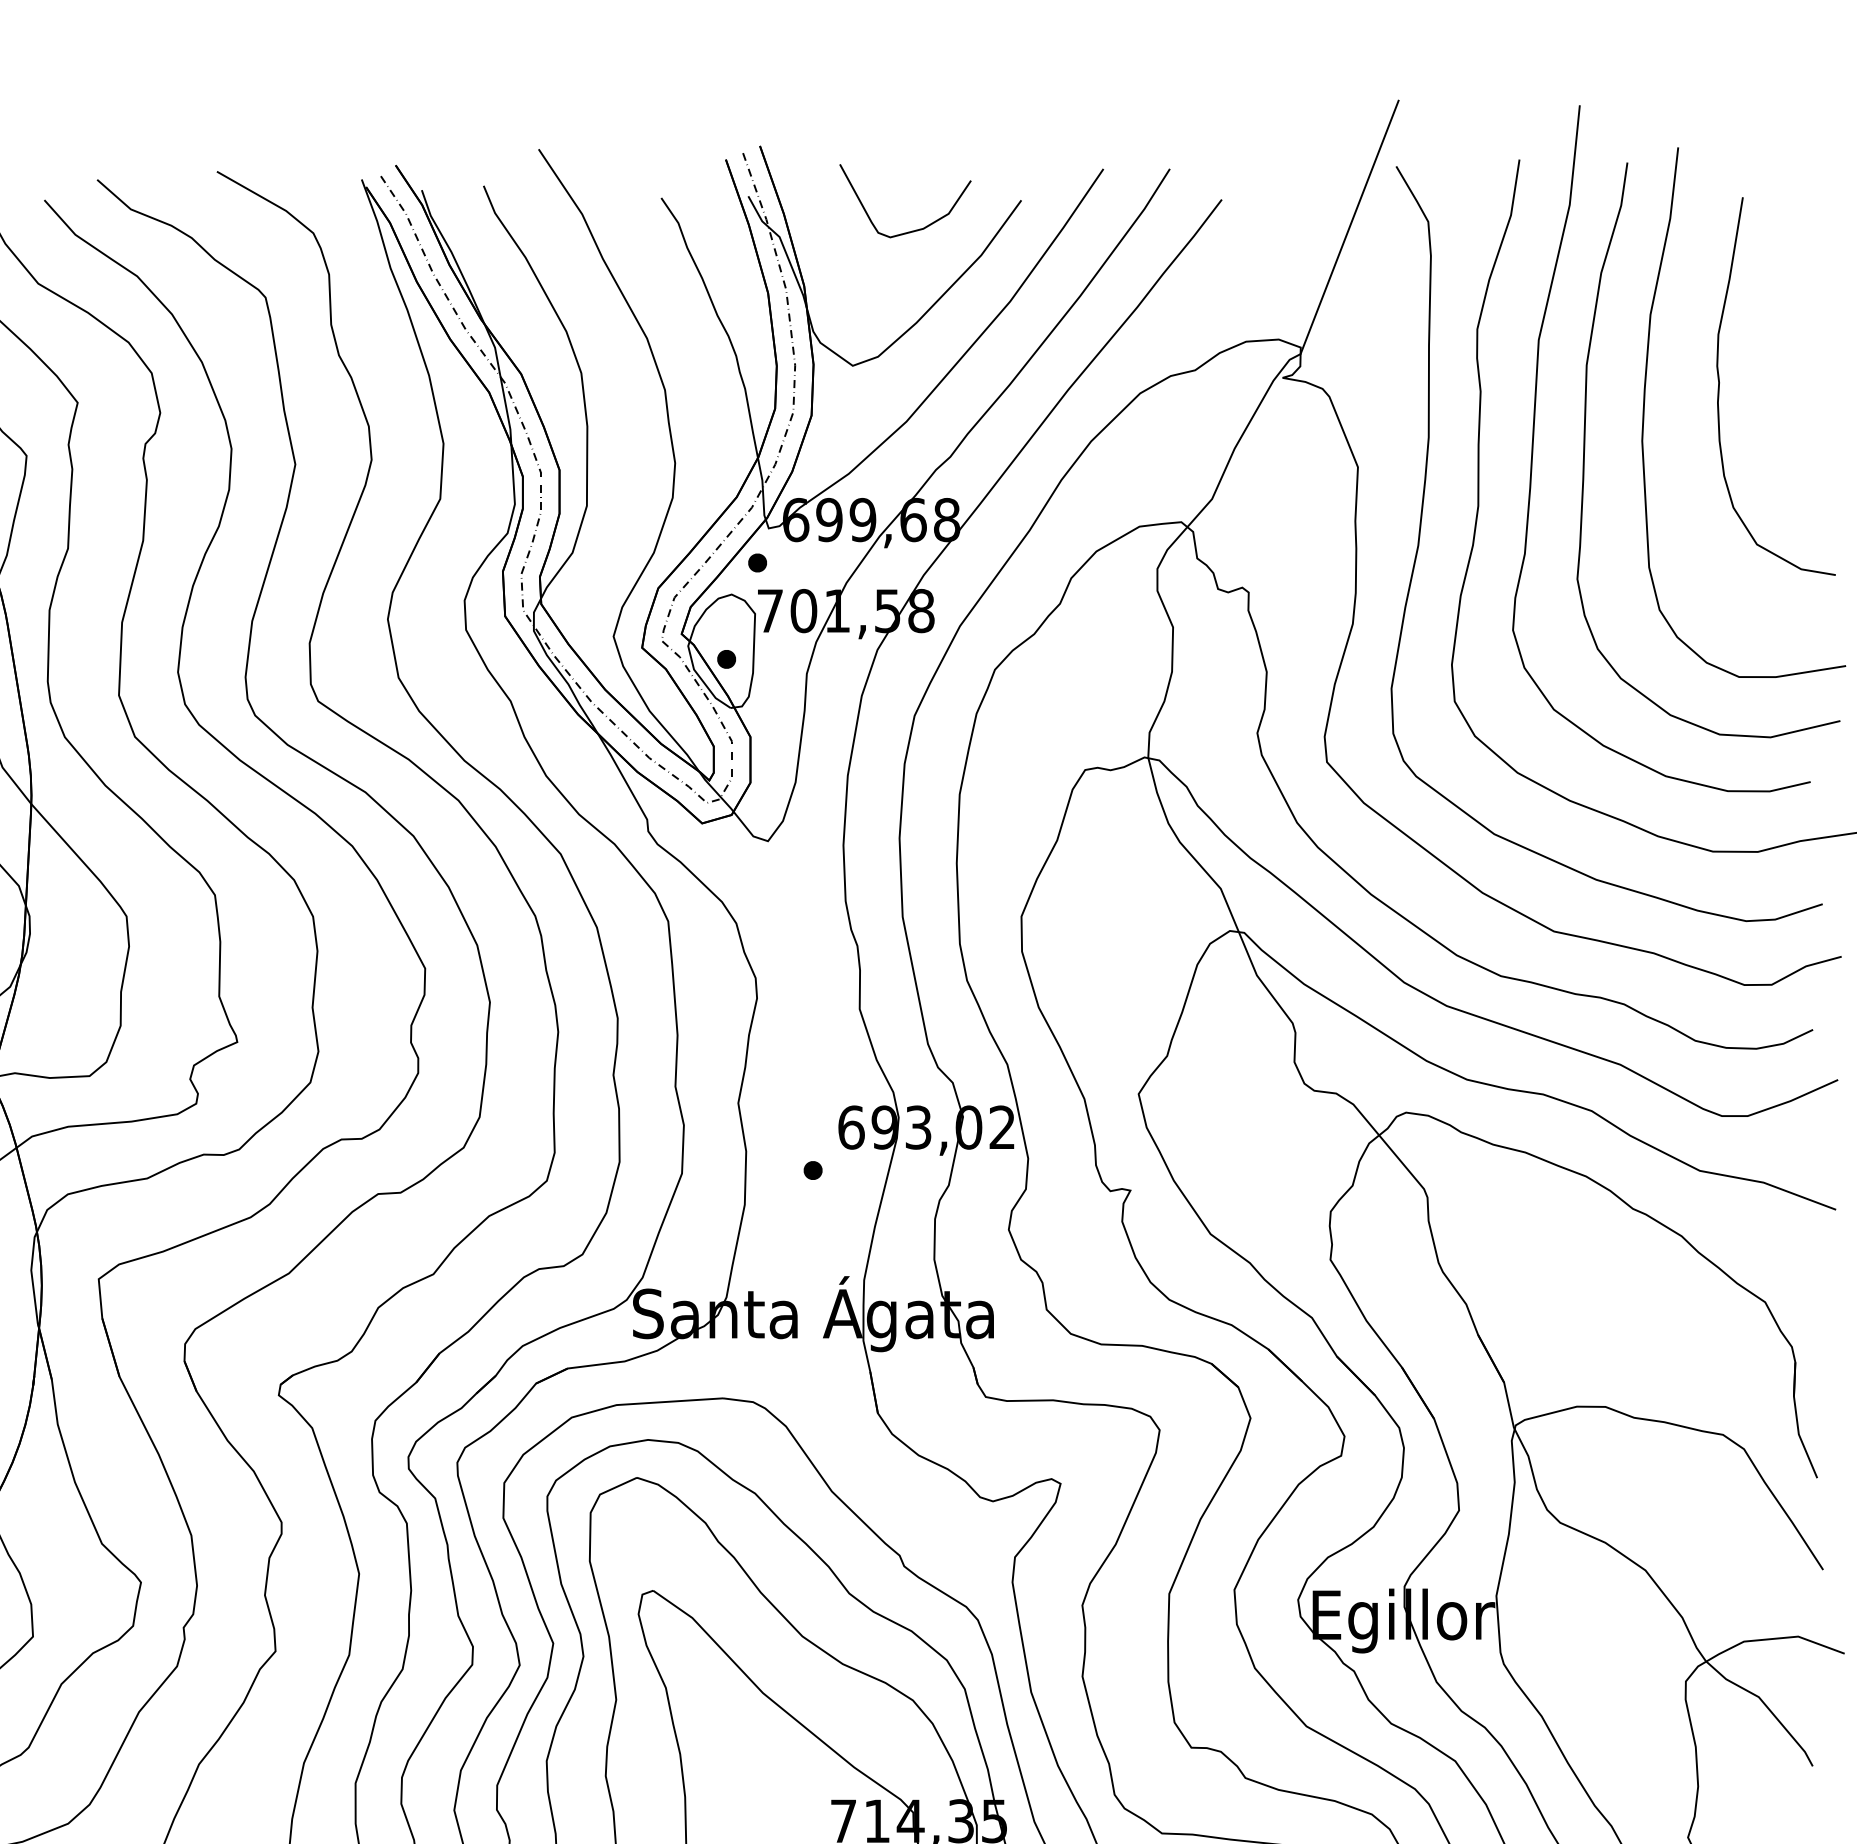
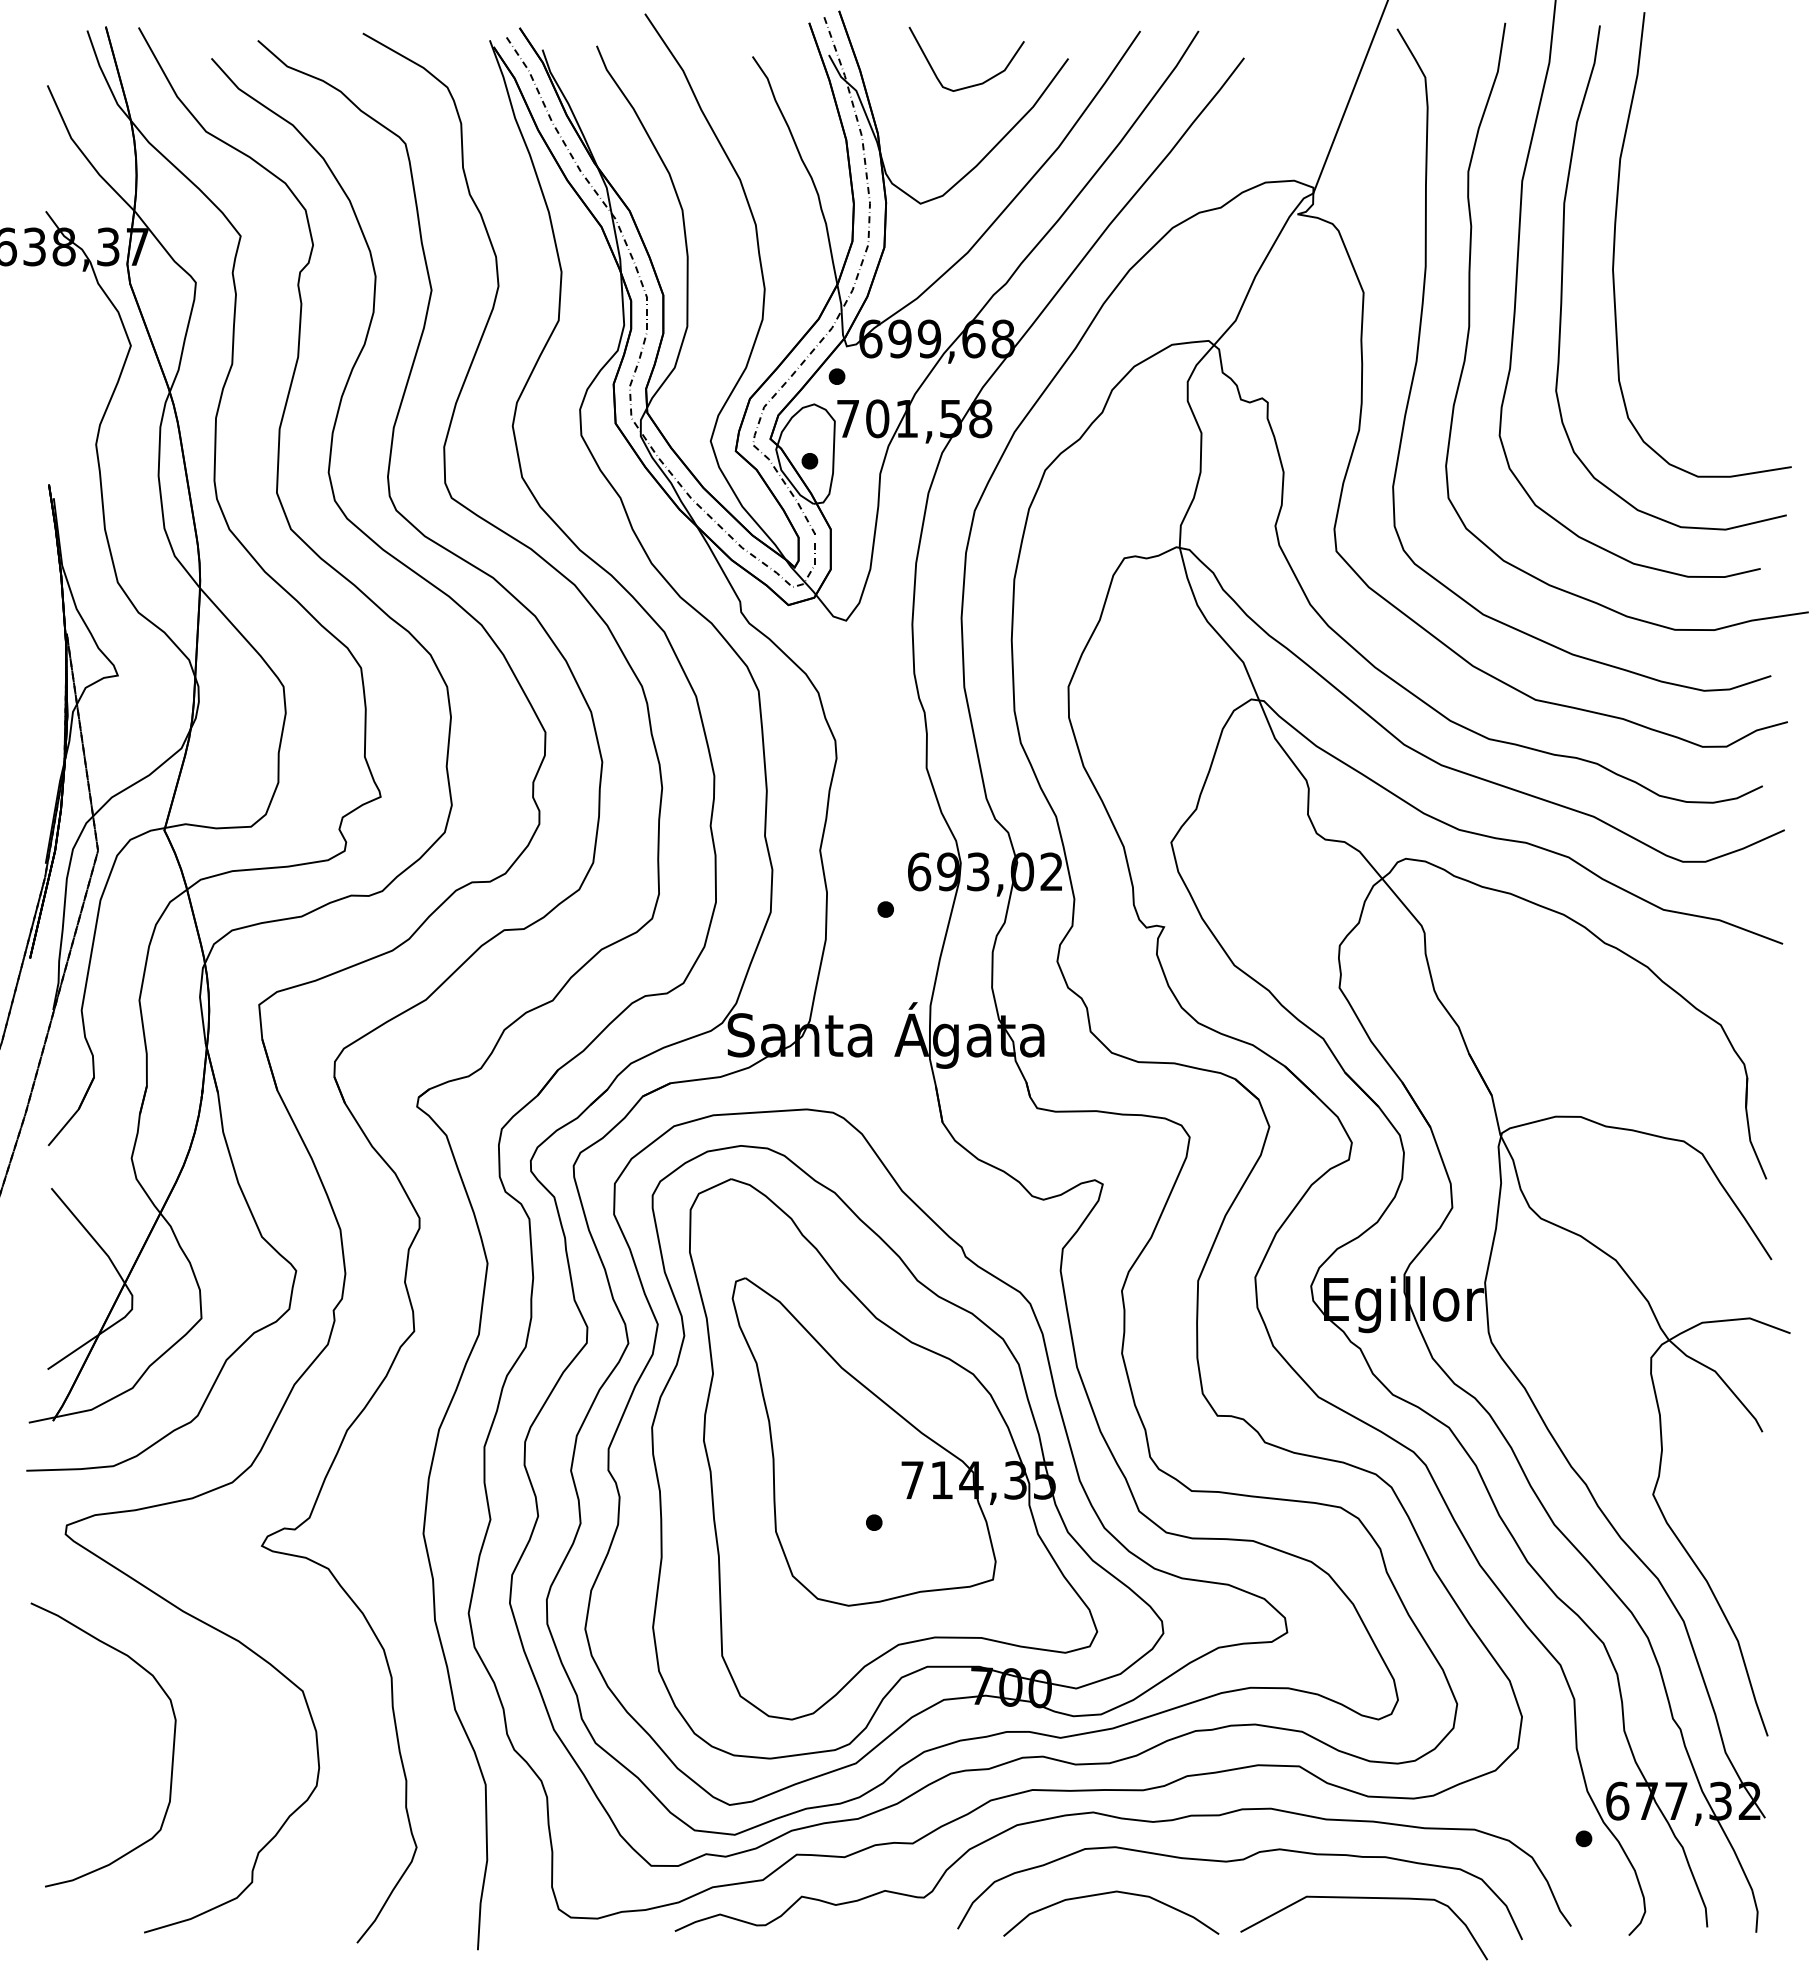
curve: (1720, 386) -> (1681, 221), removed

